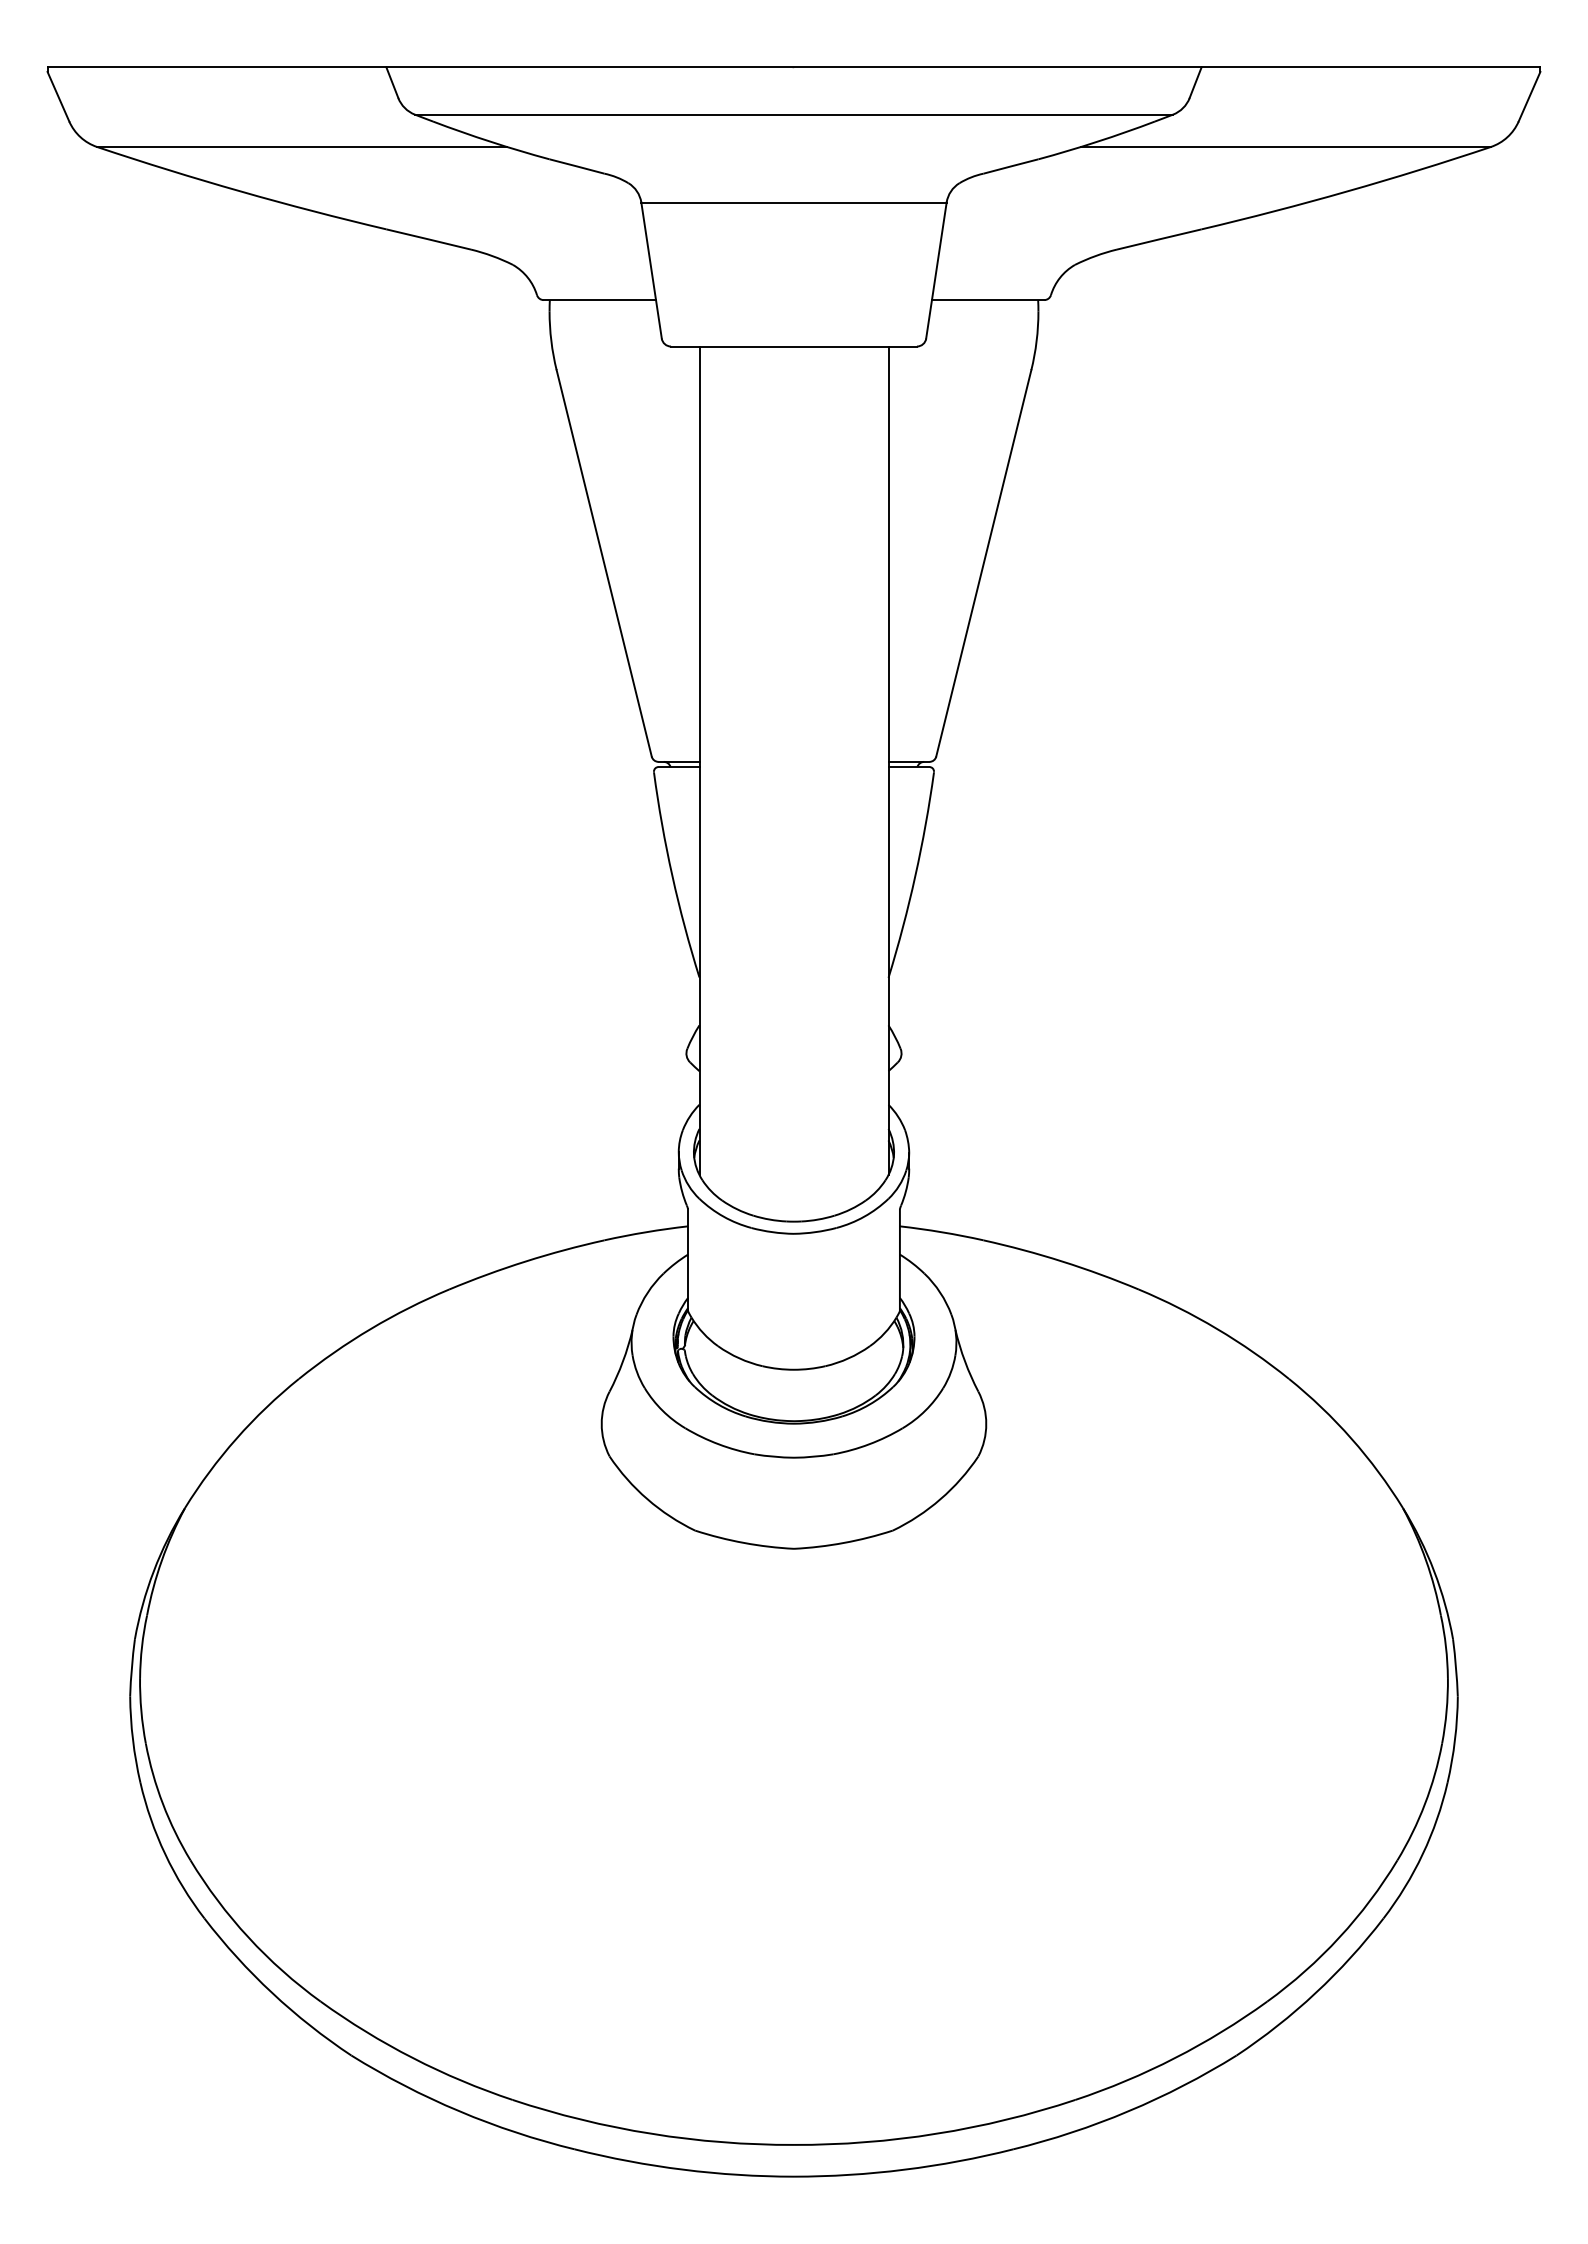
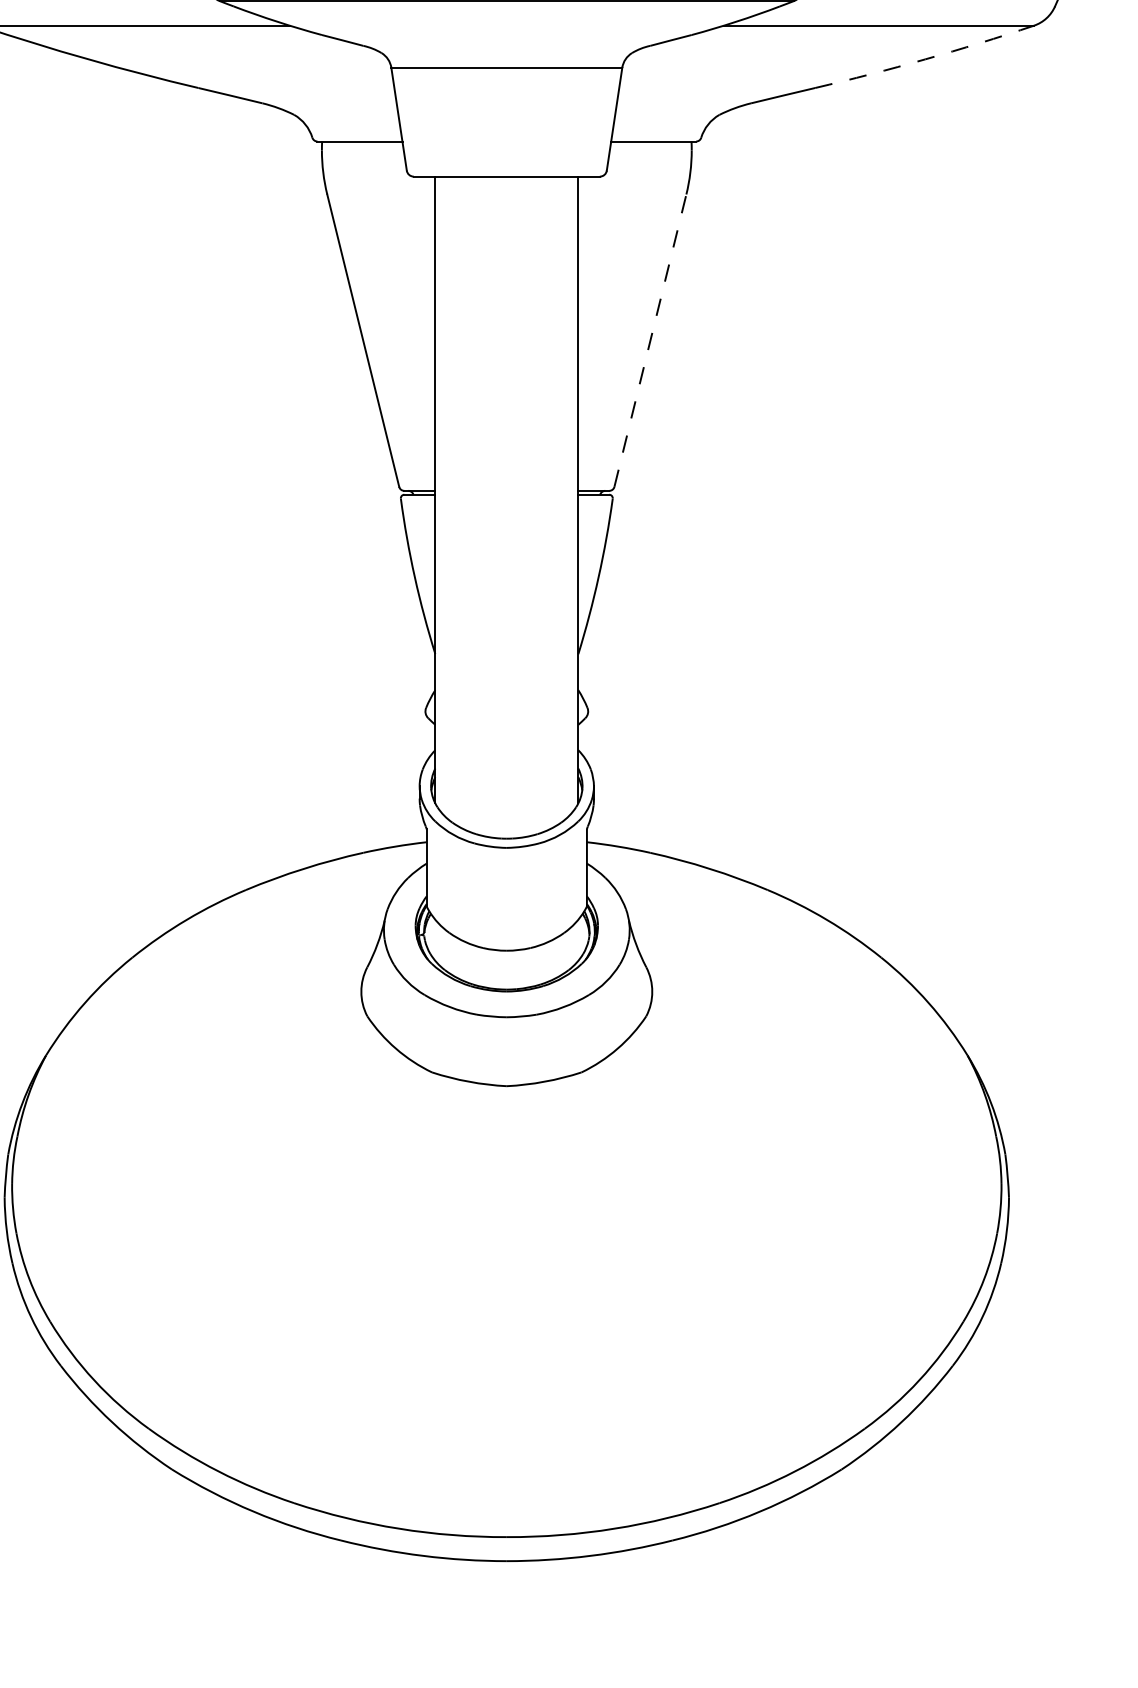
arc: (1347, 191) -> (925, 59), solid -> dashed
line: (983, 563) -> (650, 340), solid -> dashed

